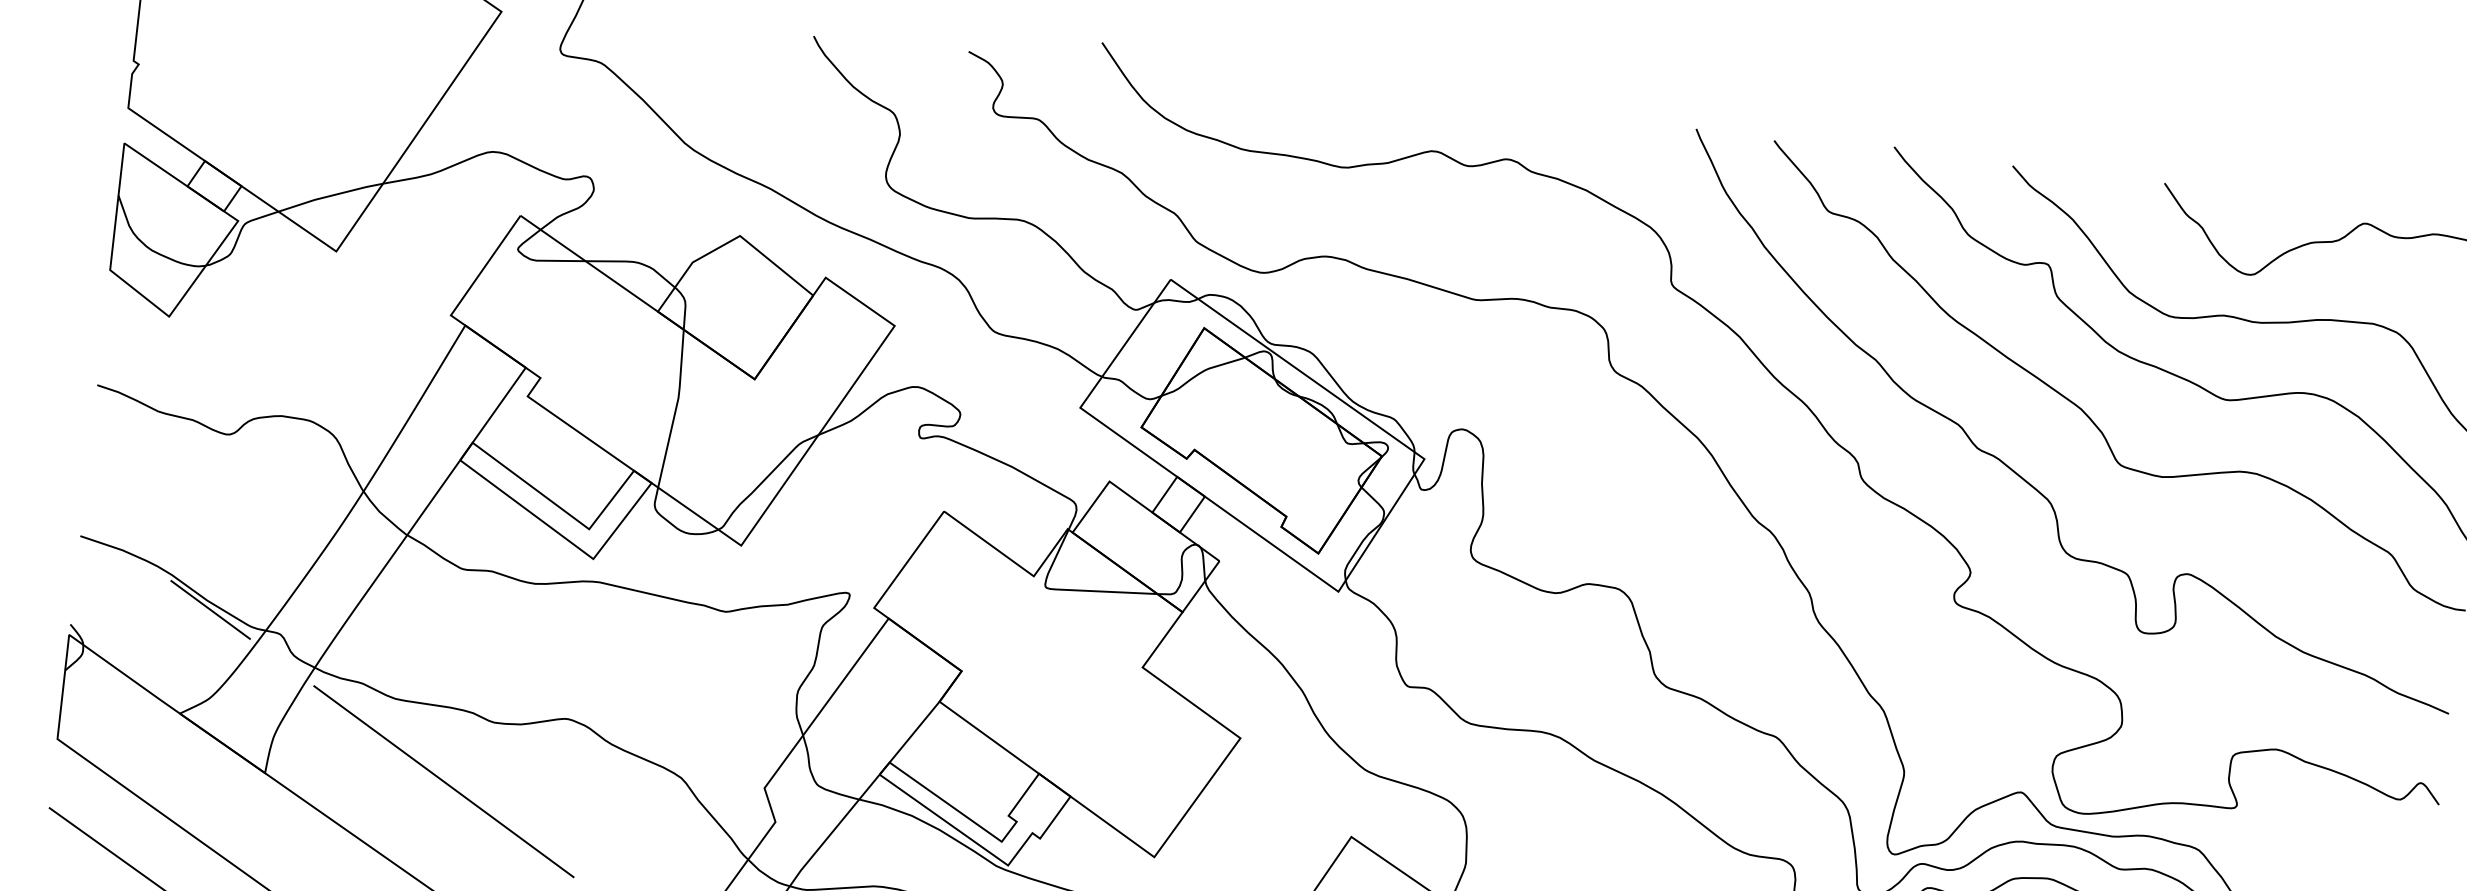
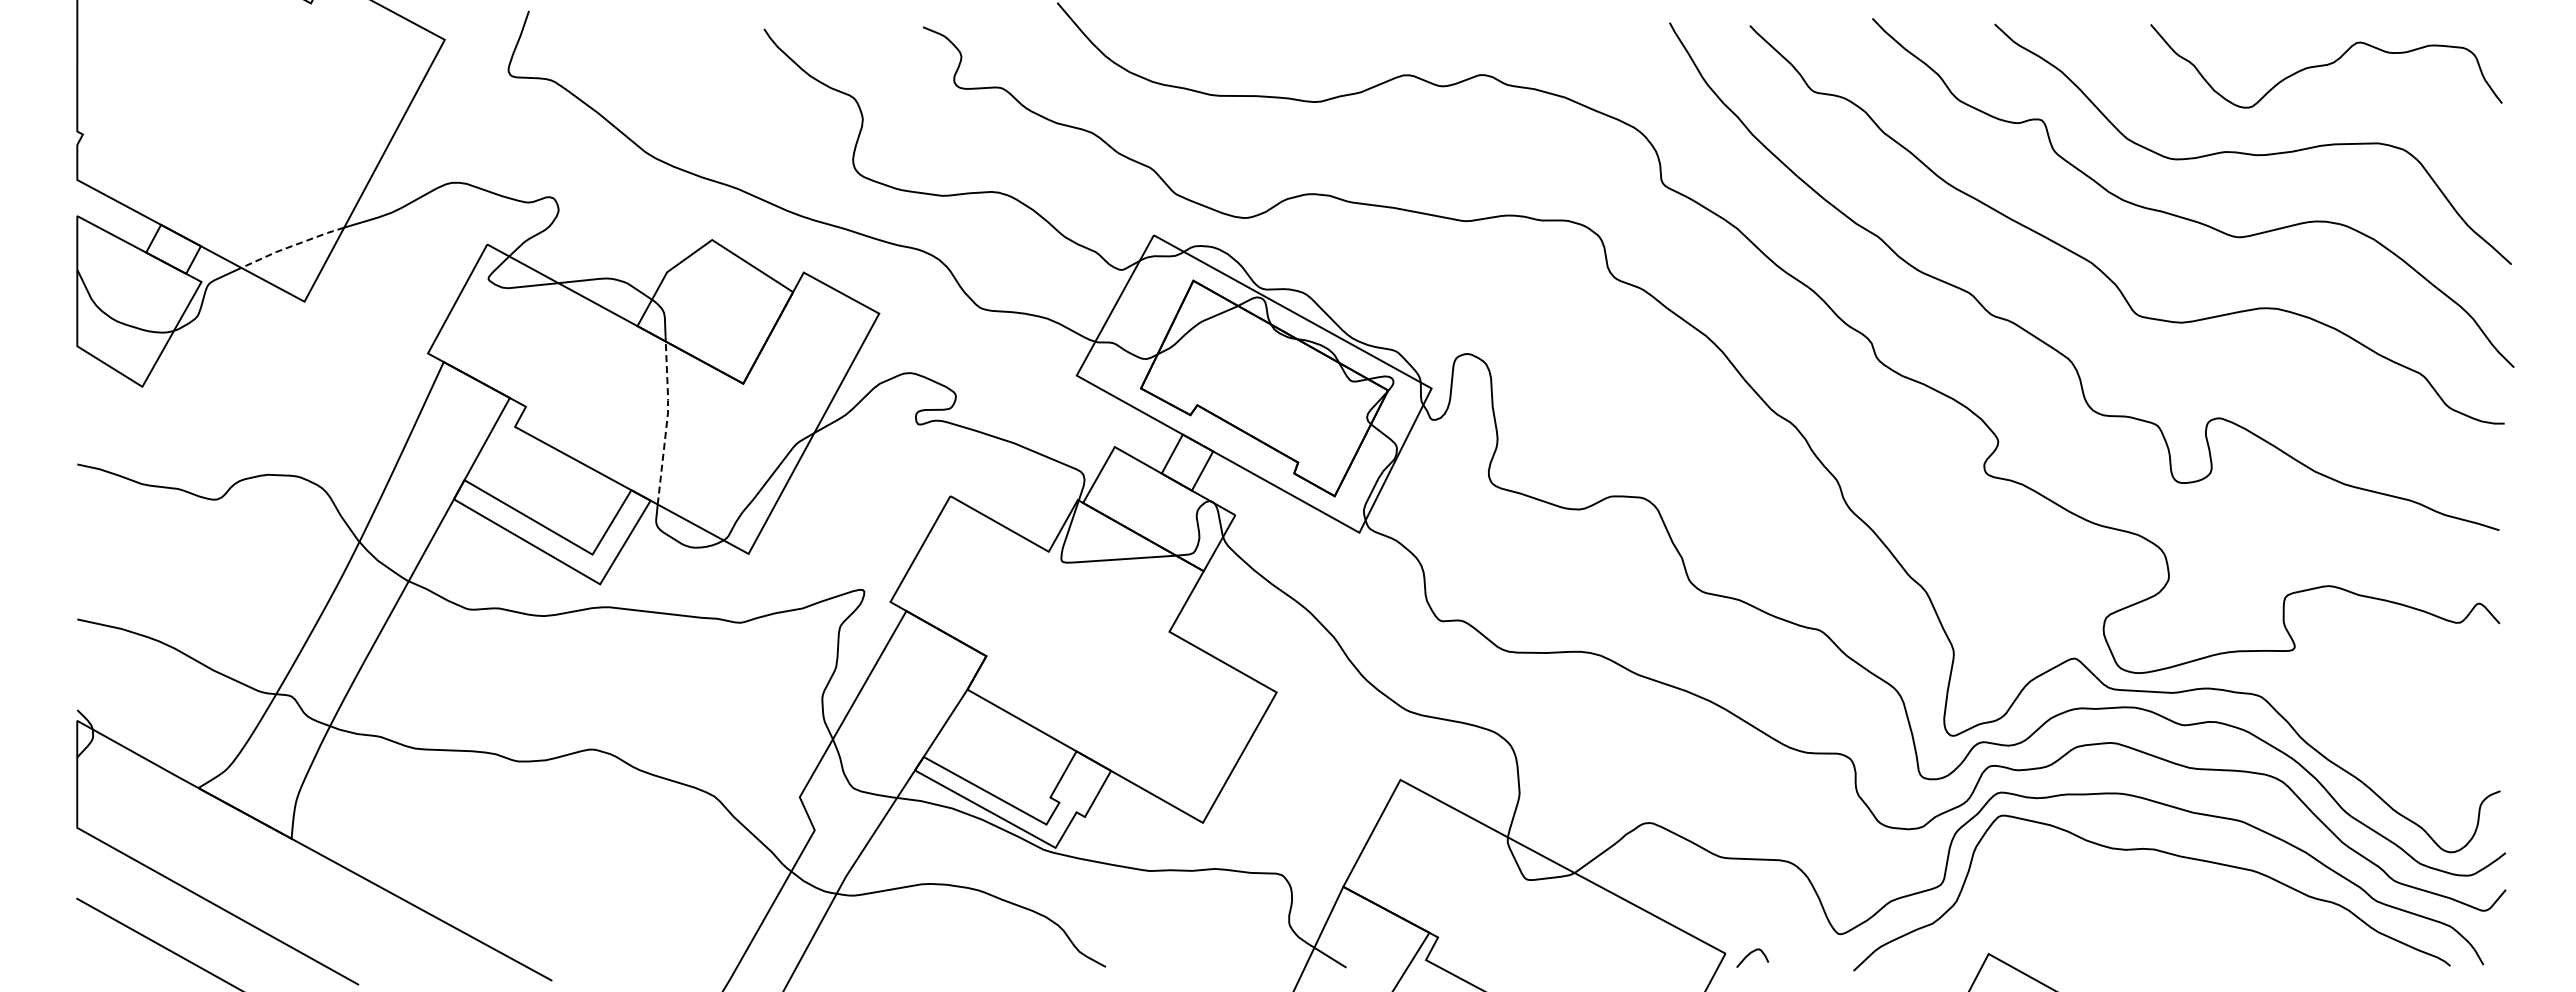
line: (330, 196) -> (292, 246), solid -> dashed
line: (676, 407) -> (667, 421), solid -> dashed
line: (210, 609) -> (217, 679), removed
line: (443, 782) -> (473, 827), removed

